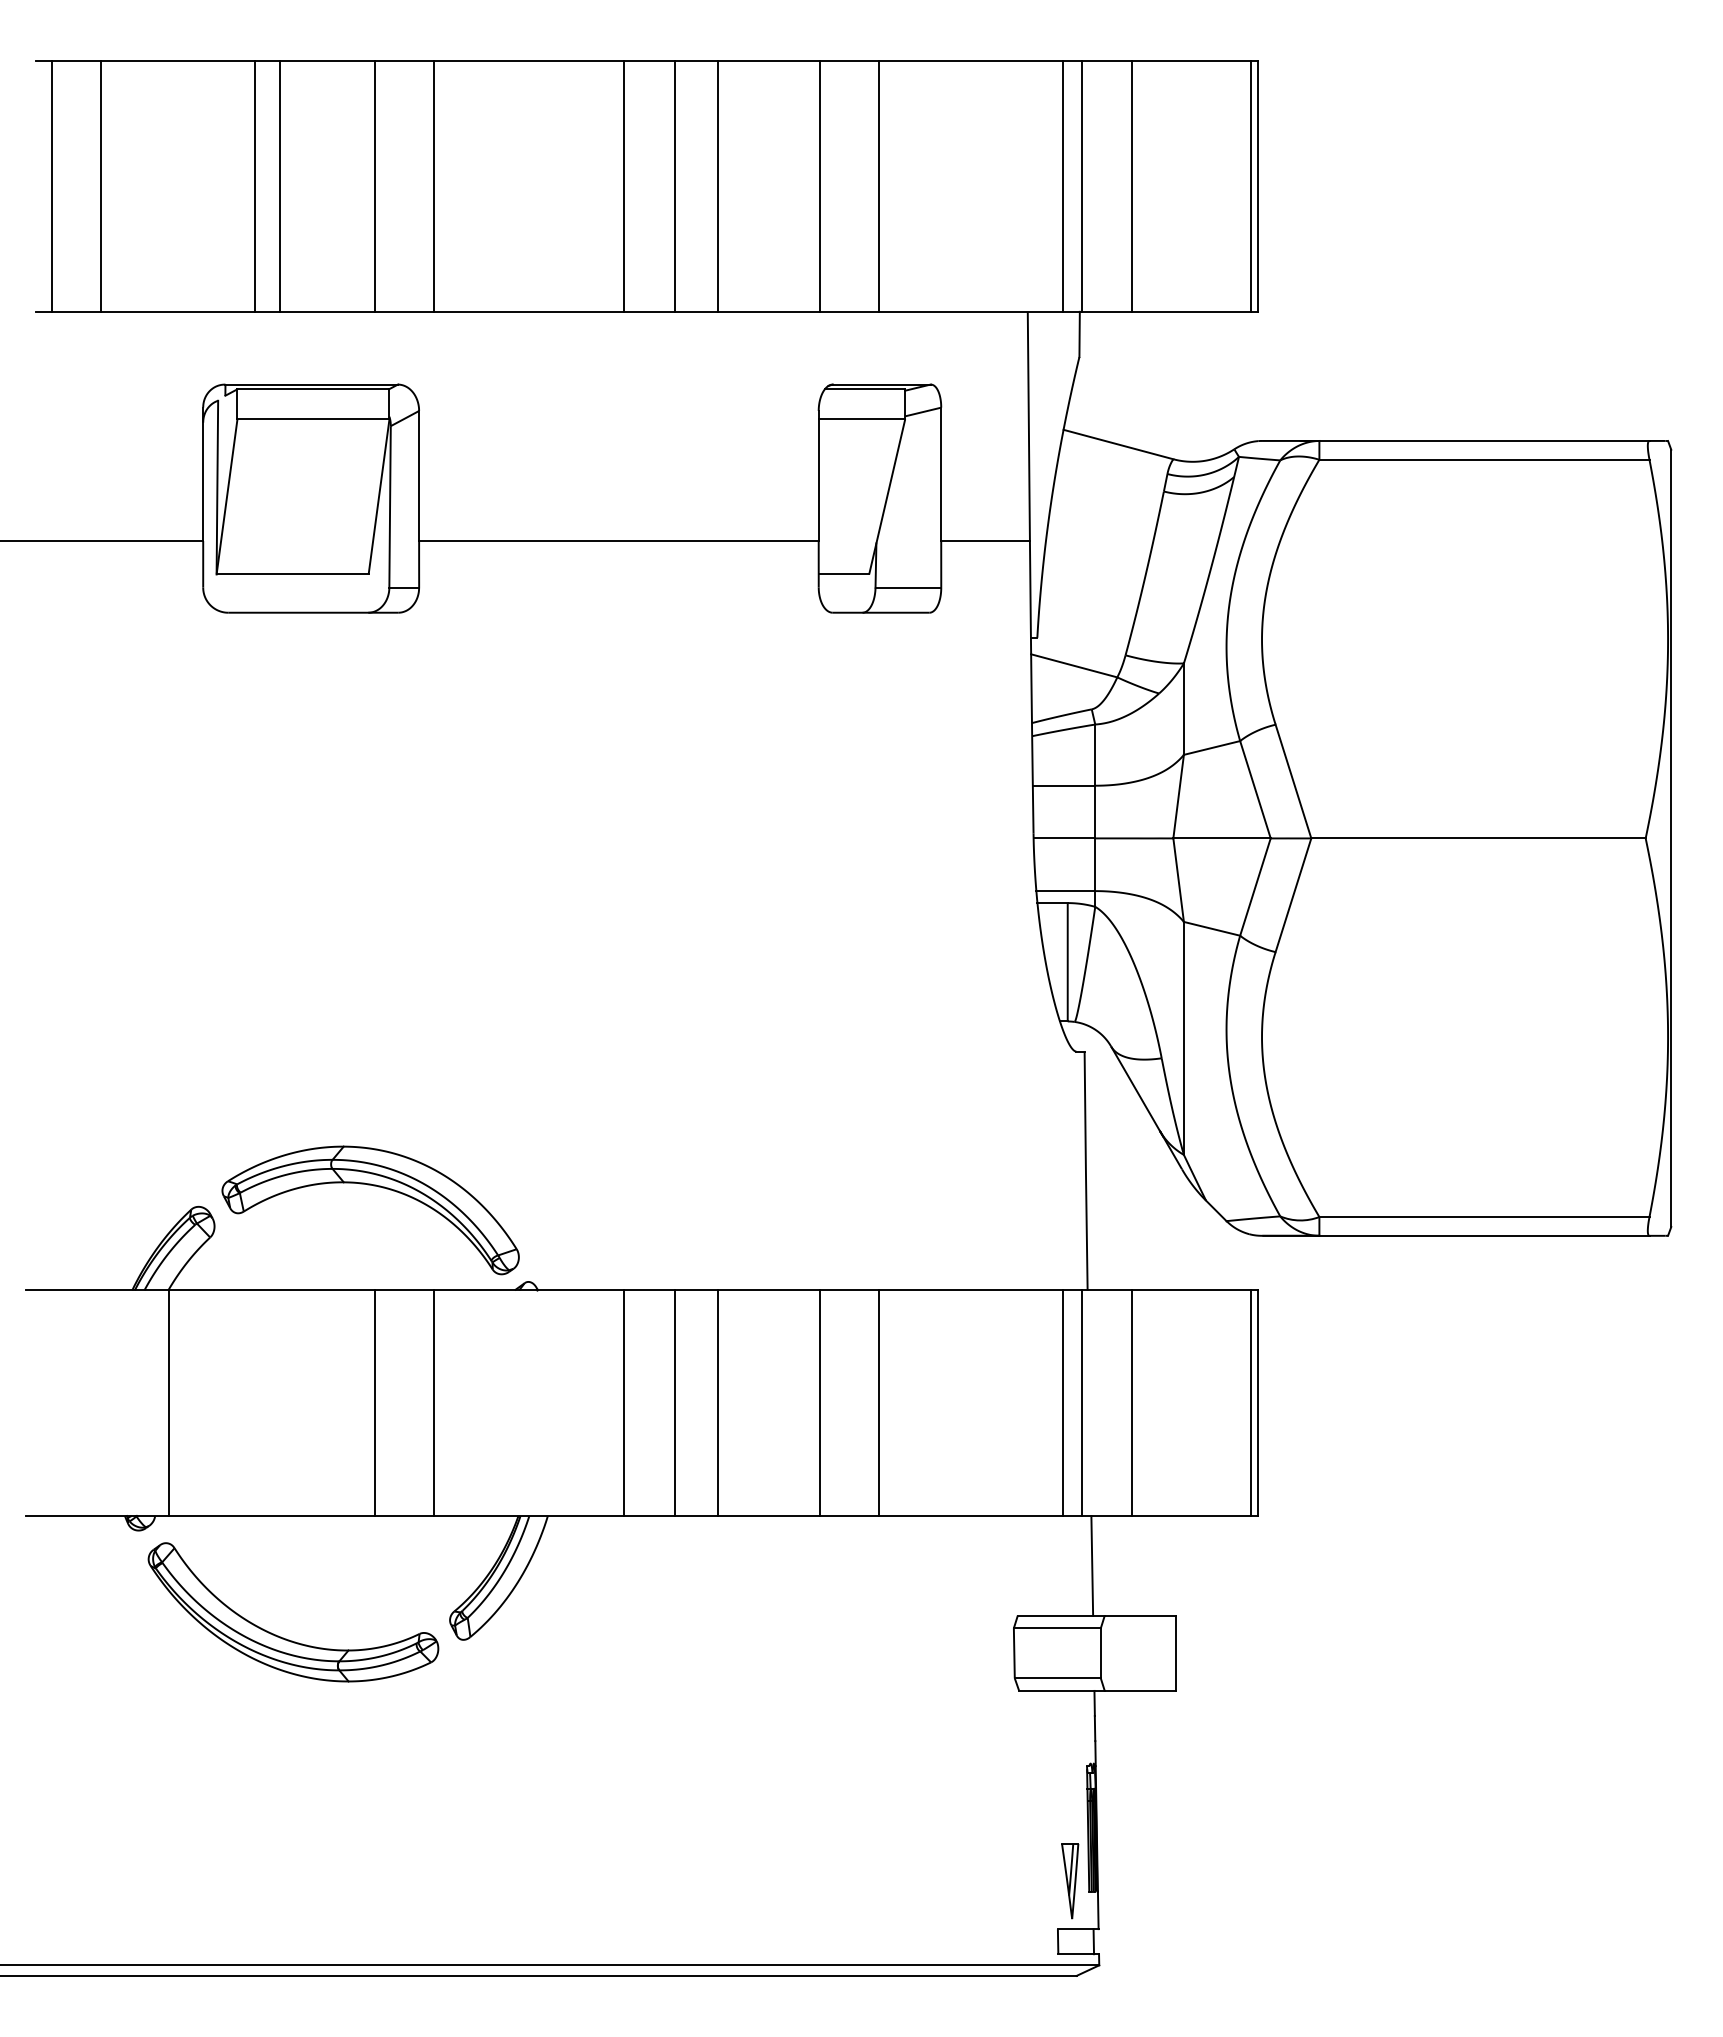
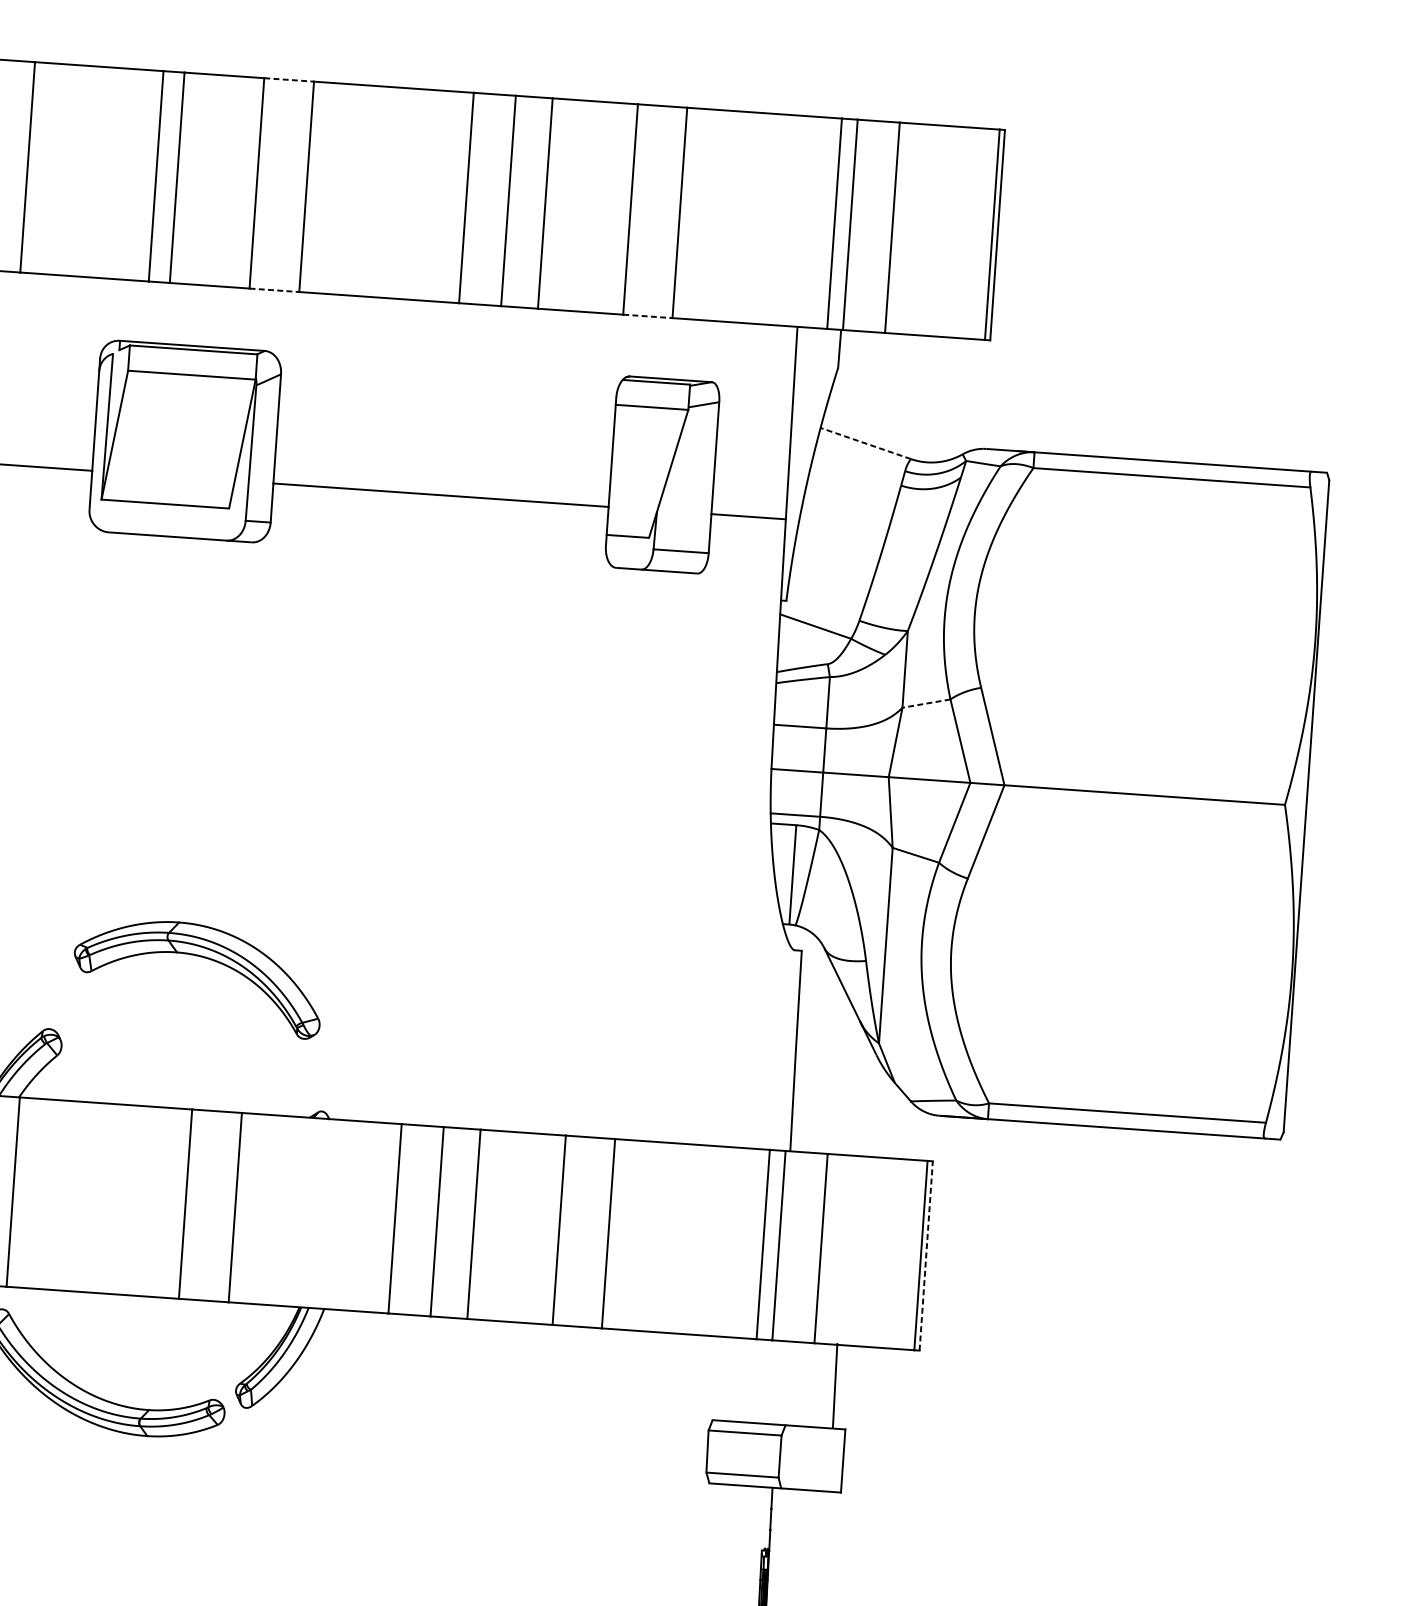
line: (404, 61) -> (289, 80), solid -> dashed
line: (404, 311) -> (274, 290), solid -> dashed
line: (849, 311) -> (647, 316), solid -> dashed
line: (1118, 444) -> (865, 443), solid -> dashed
line: (1212, 747) -> (926, 703), solid -> dashed
part: (373, 1186) -> (201, 957), moved
line: (1257, 1403) -> (926, 1256), solid -> dashed
line: (1092, 1565) -> (835, 1385), moved

